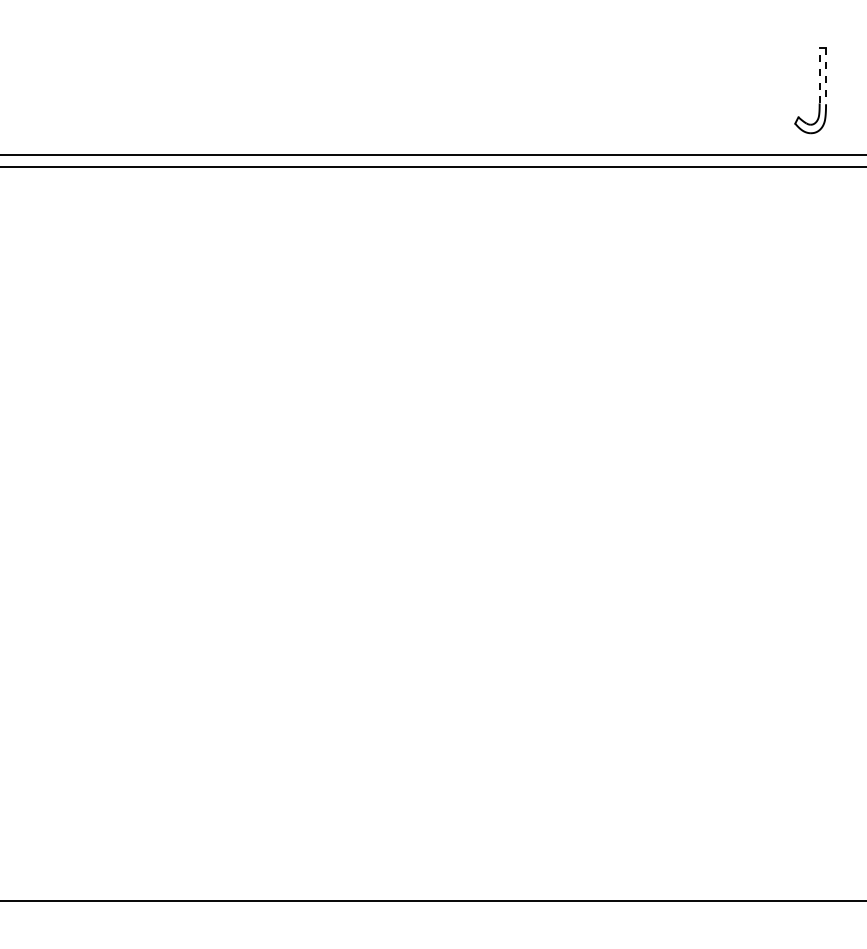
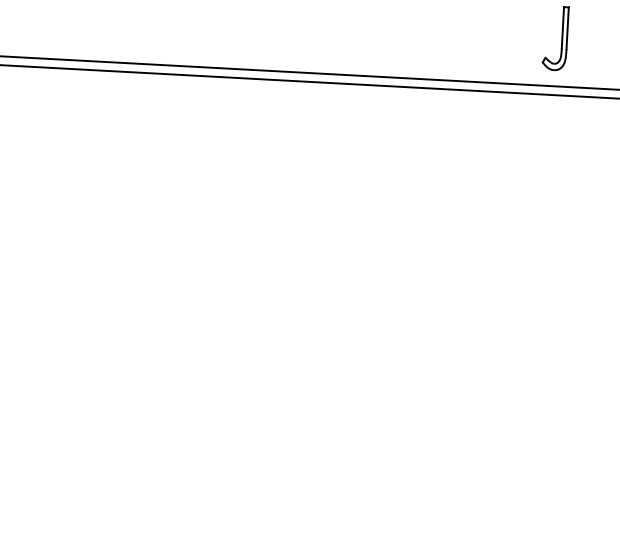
line: (819, 75) -> (562, 27), dashed -> solid
line: (826, 76) -> (567, 28), dashed -> solid

